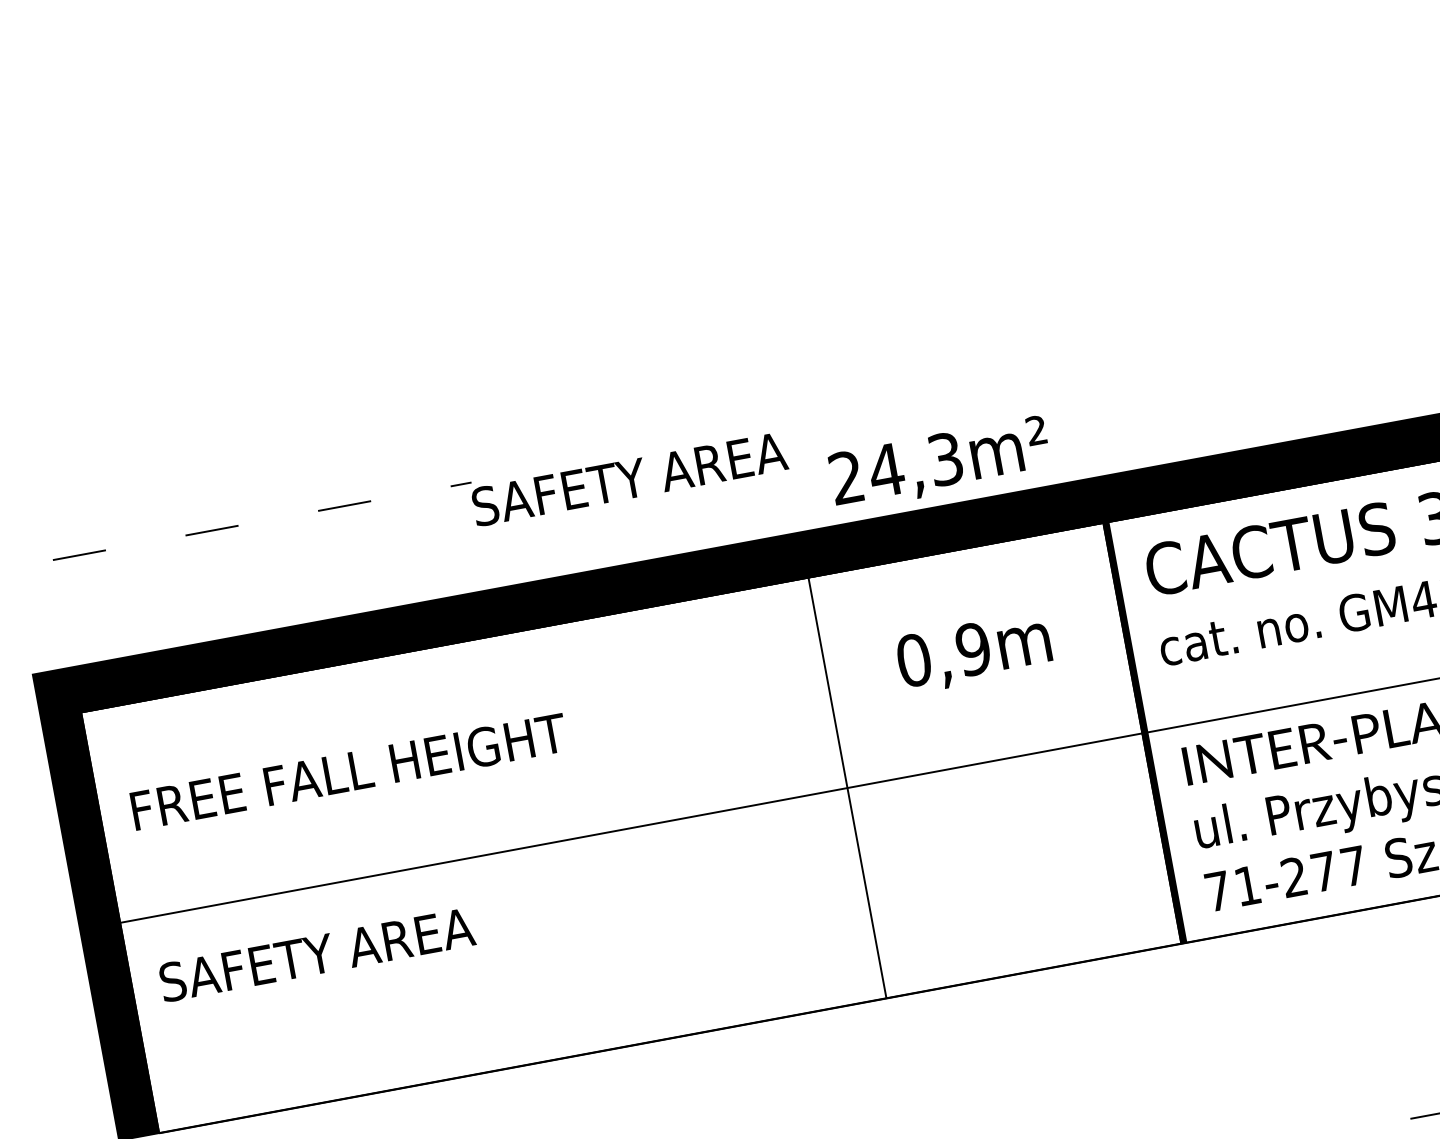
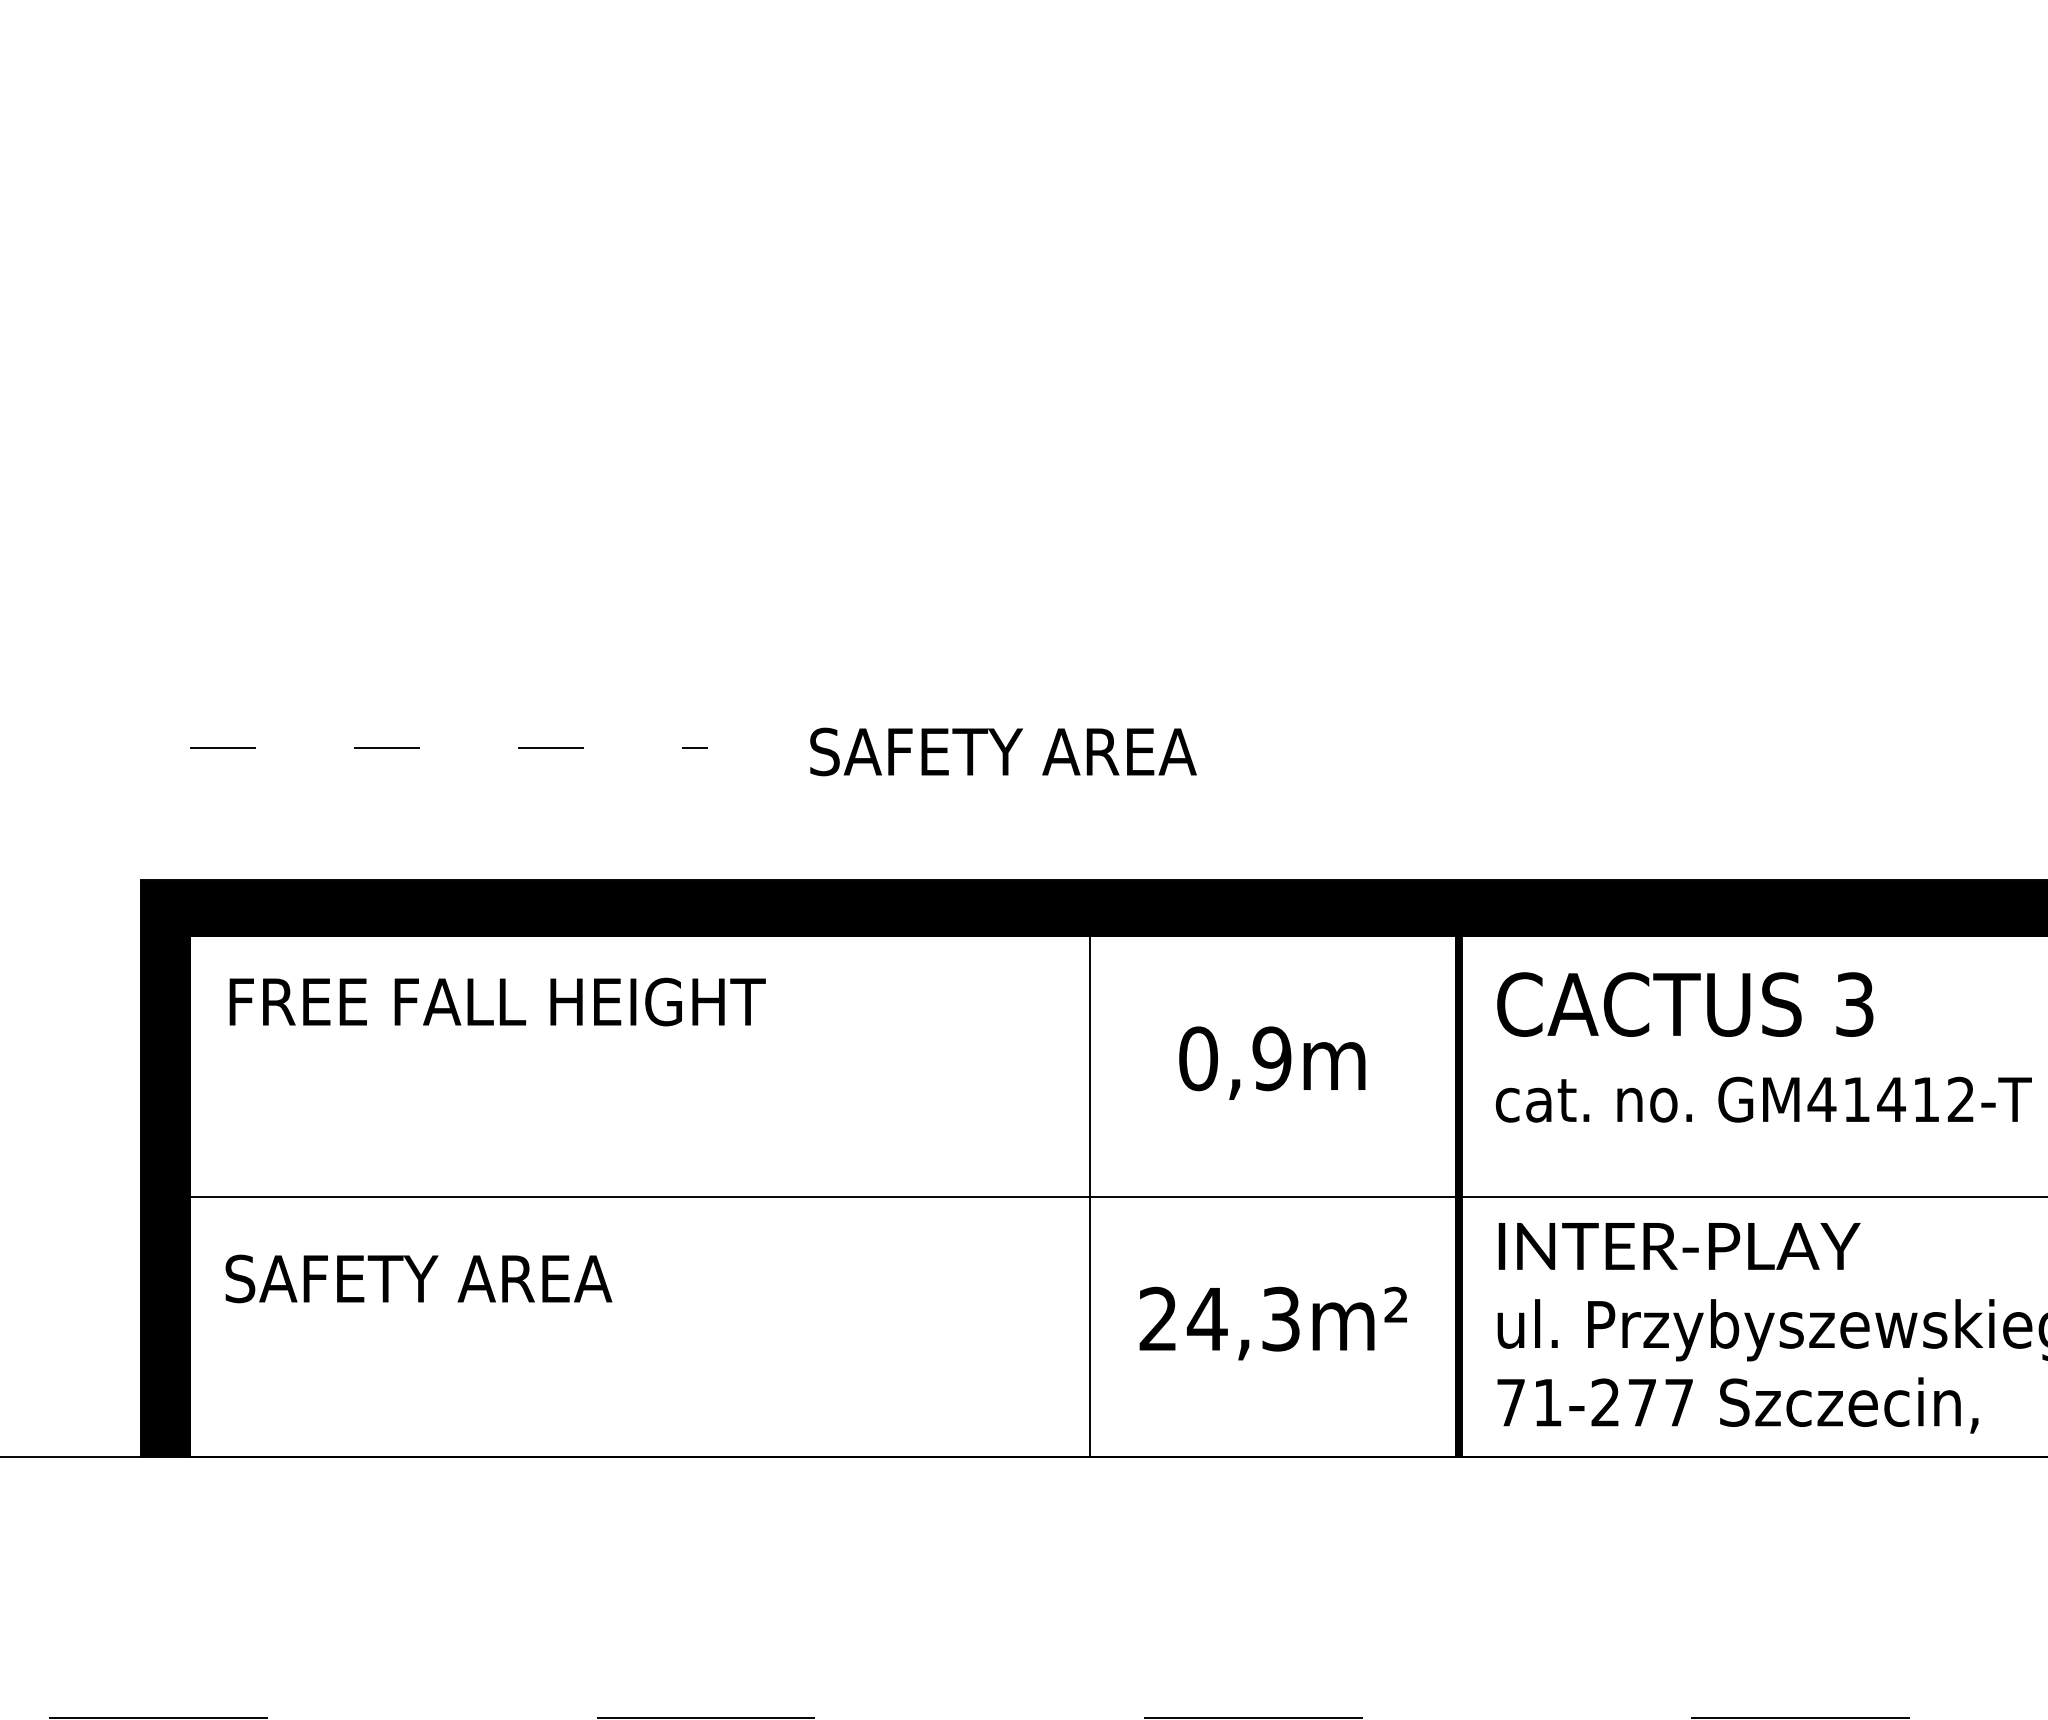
text: (939, 464) -> (1272, 1323), moved
text: (629, 478) -> (1003, 751), moved
text: (348, 771) -> (497, 1001), moved

